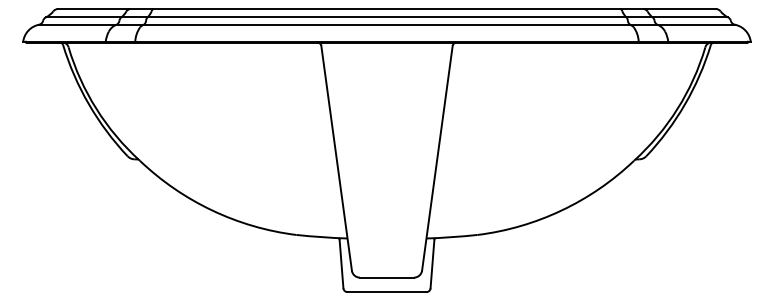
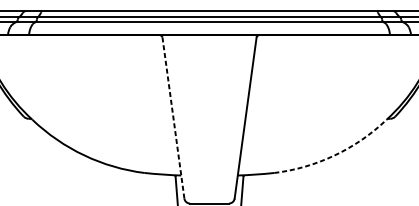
line: (336, 157) -> (173, 117), solid -> dashed
arc: (561, 210) -> (334, 155), solid -> dashed

